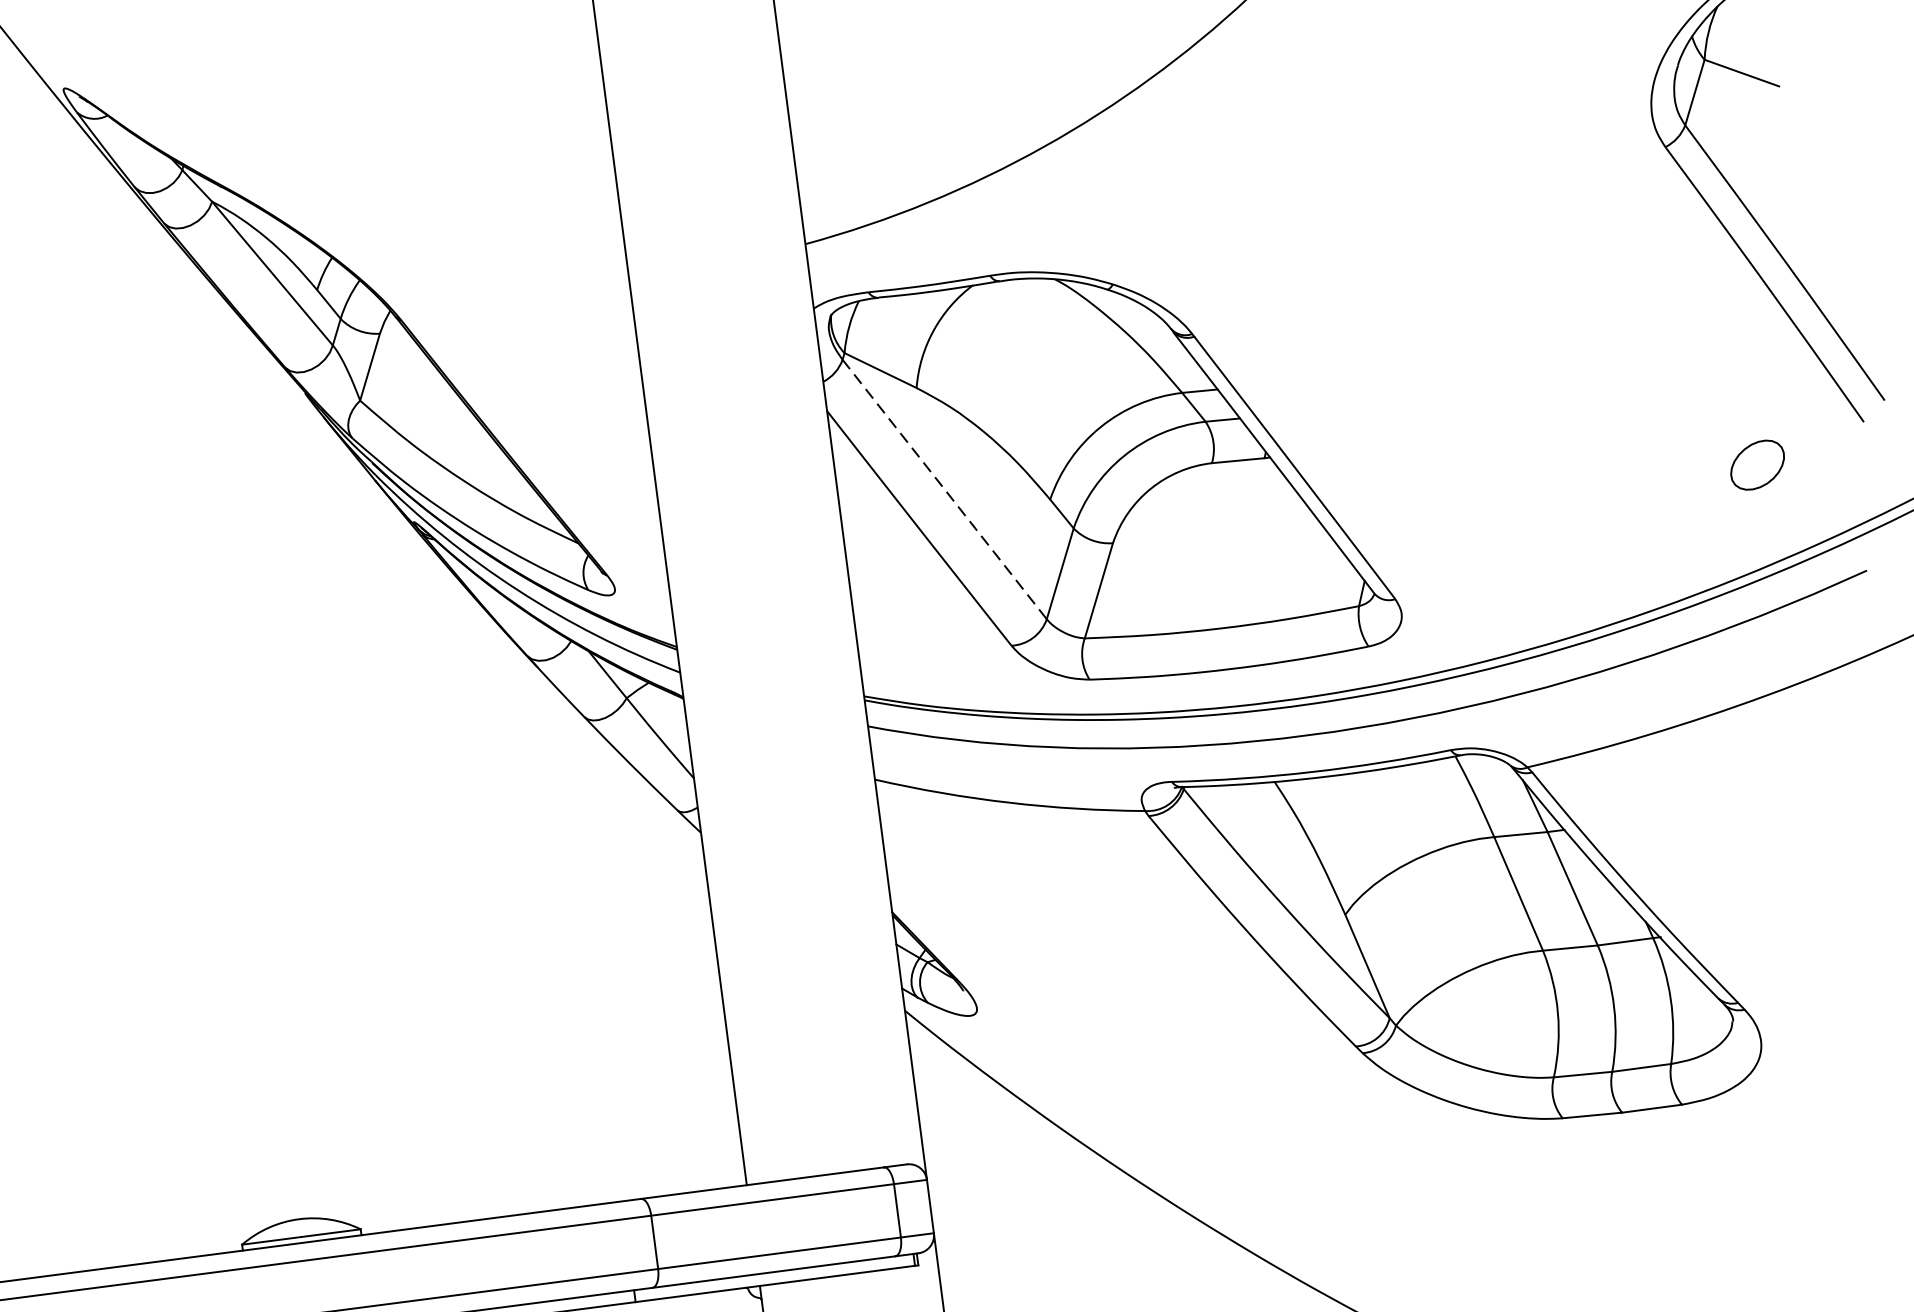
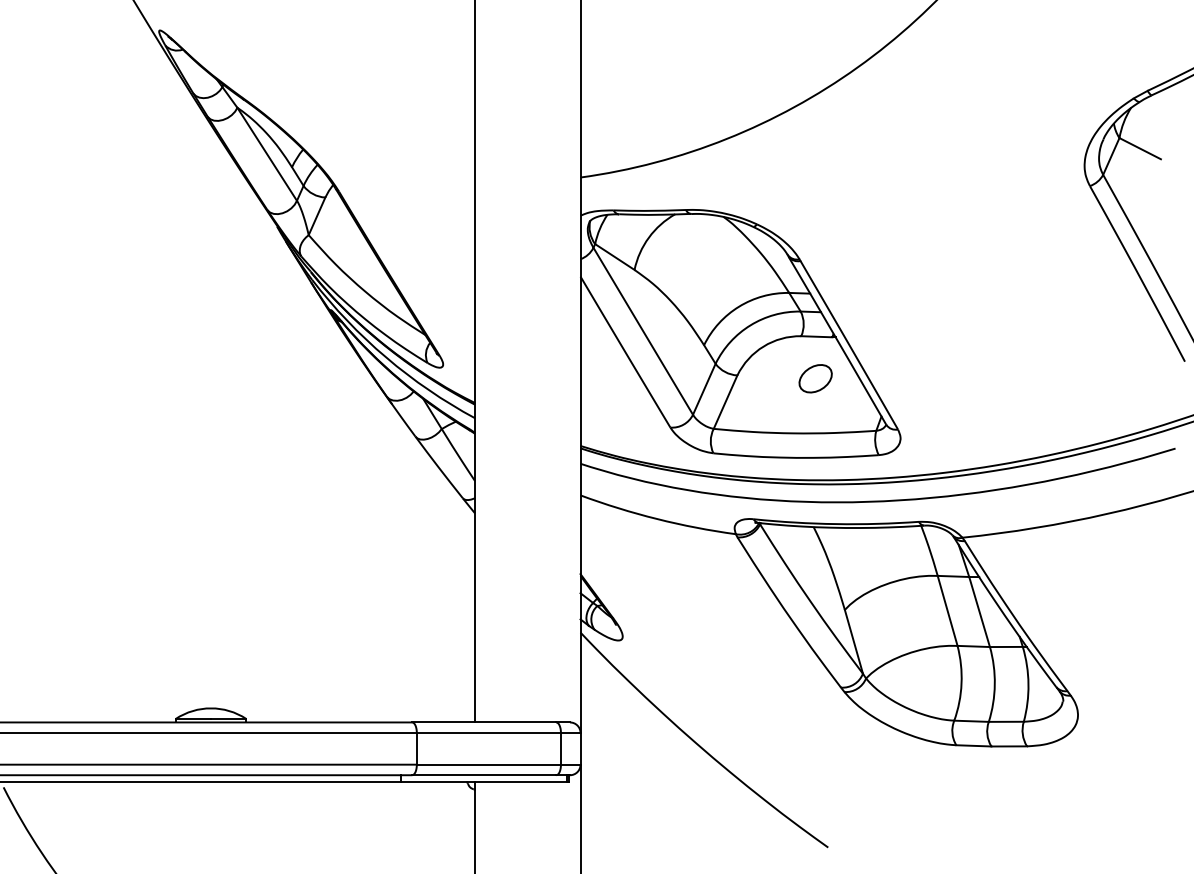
part: (1757, 464) -> (815, 378), moved
line: (945, 489) -> (643, 331), dashed -> solid

